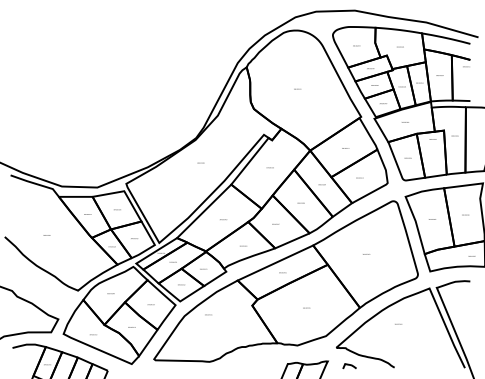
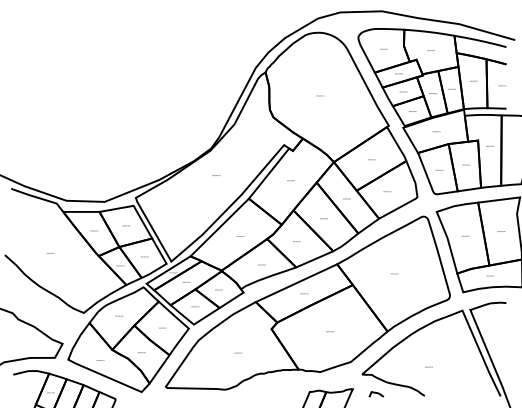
text: (465, 66) -> (501, 85), moved
text: (432, 138) -> (465, 164), moved
text: (471, 255) -> (489, 275), moved
text: (208, 314) -> (238, 352), moved
text: (397, 323) -> (428, 366), moved

